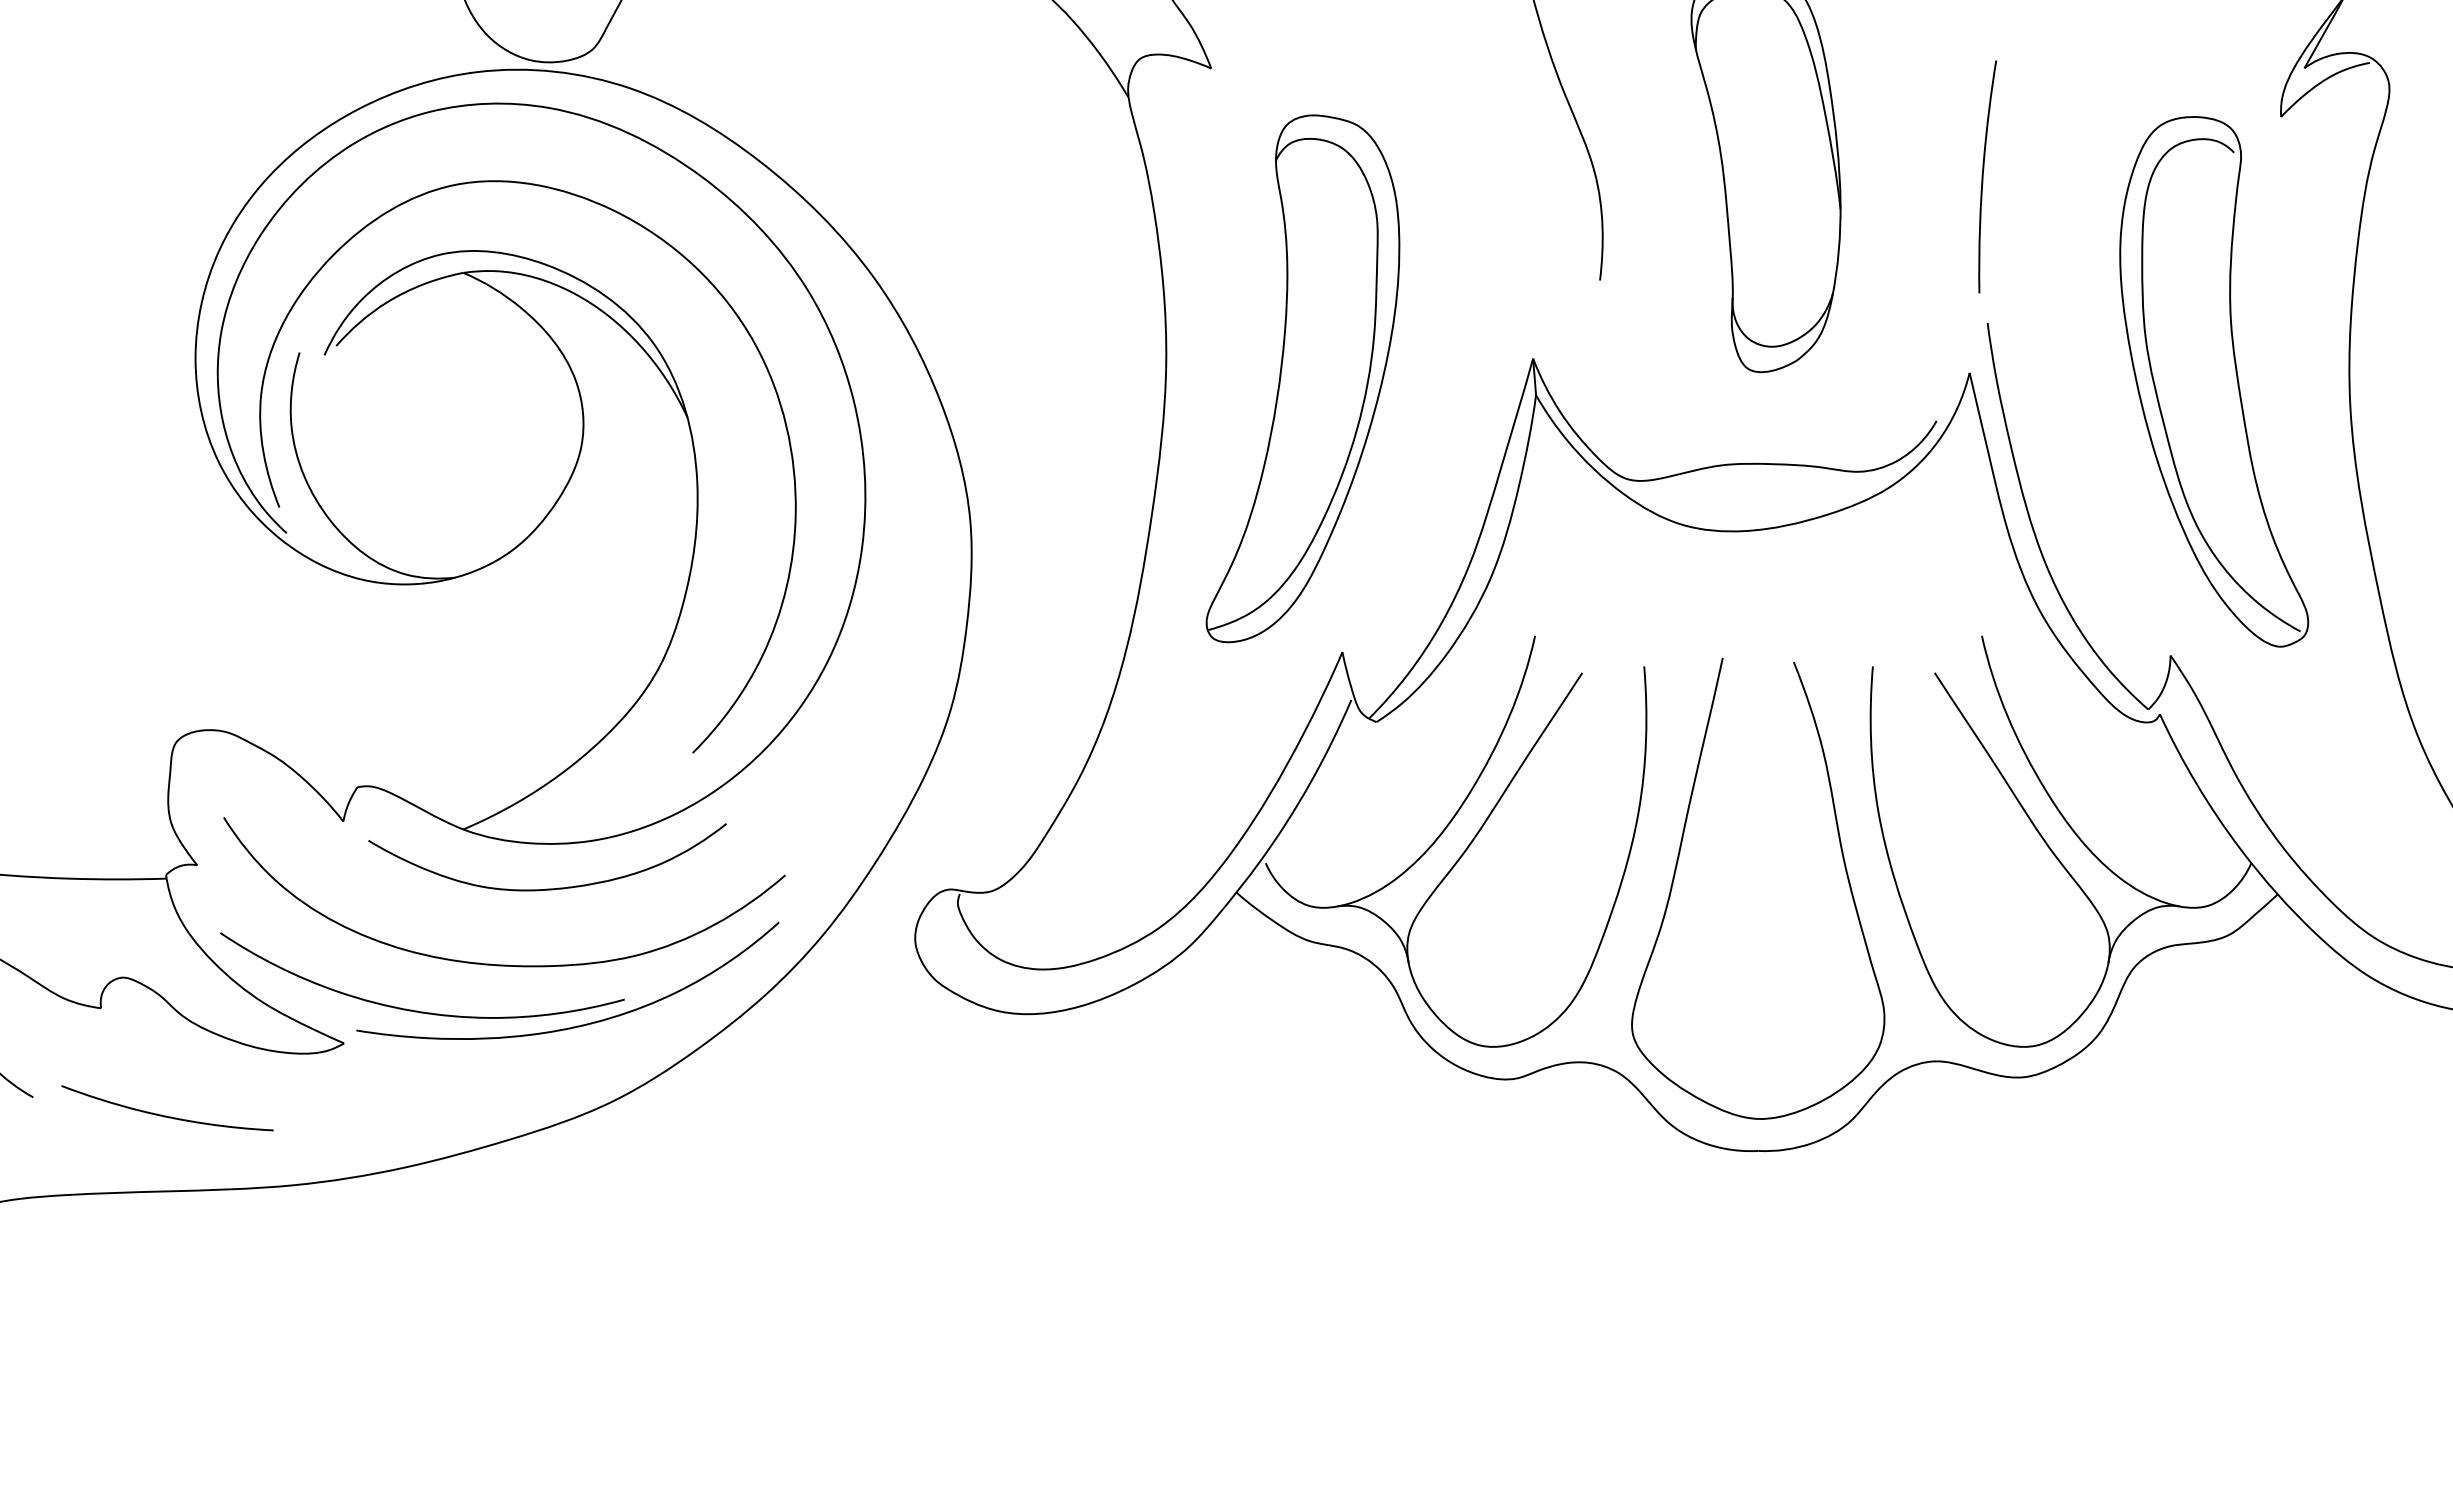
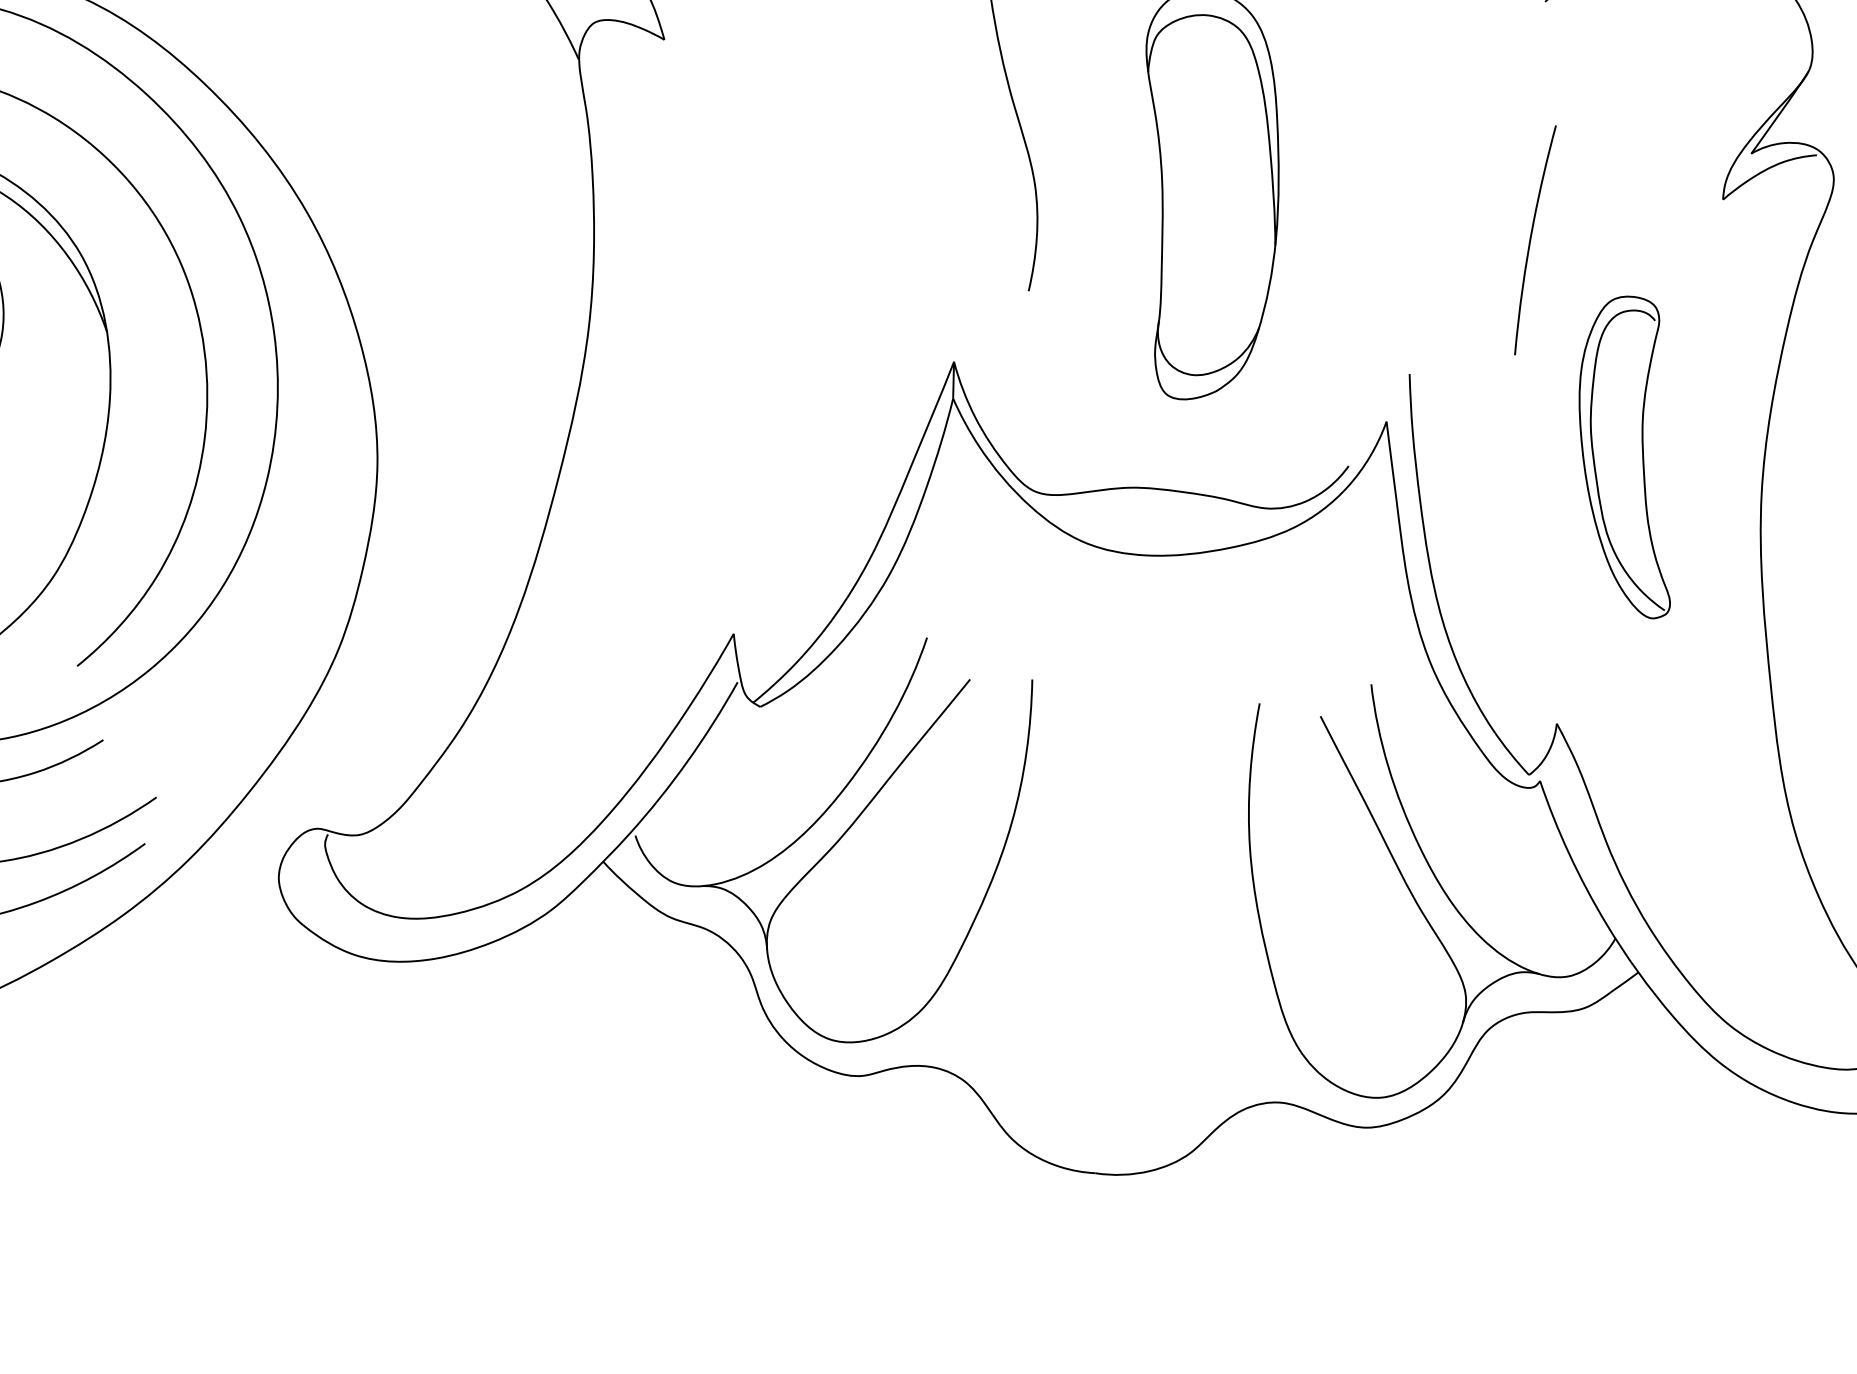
curve: (1983, 176) -> (1531, 239), moved
part: (1302, 378) -> (722, 357), removed
part: (2214, 381) -> (1629, 455), size x0.6
curve: (1677, 866) -> (1044, 881), removed

